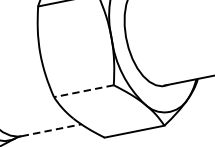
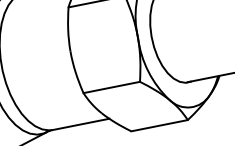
line: (83, 91) -> (111, 87), dashed -> solid
line: (51, 130) -> (81, 124), dashed -> solid

